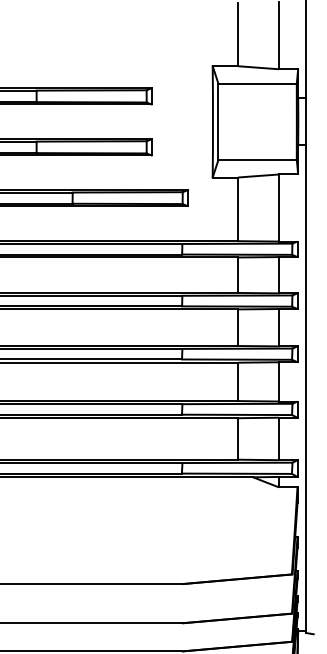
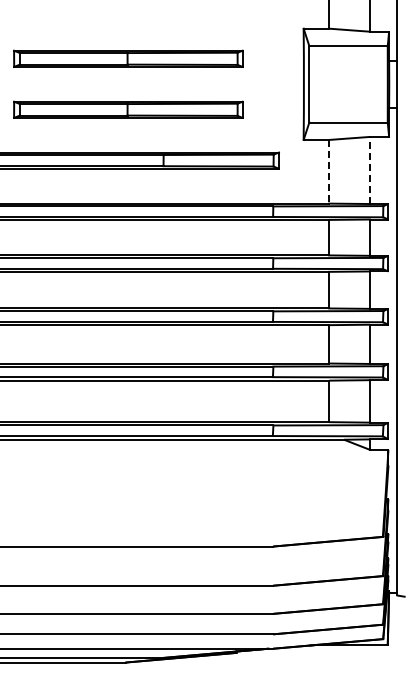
line: (278, 208) -> (369, 170), solid -> dashed
line: (238, 209) -> (329, 171), solid -> dashed

